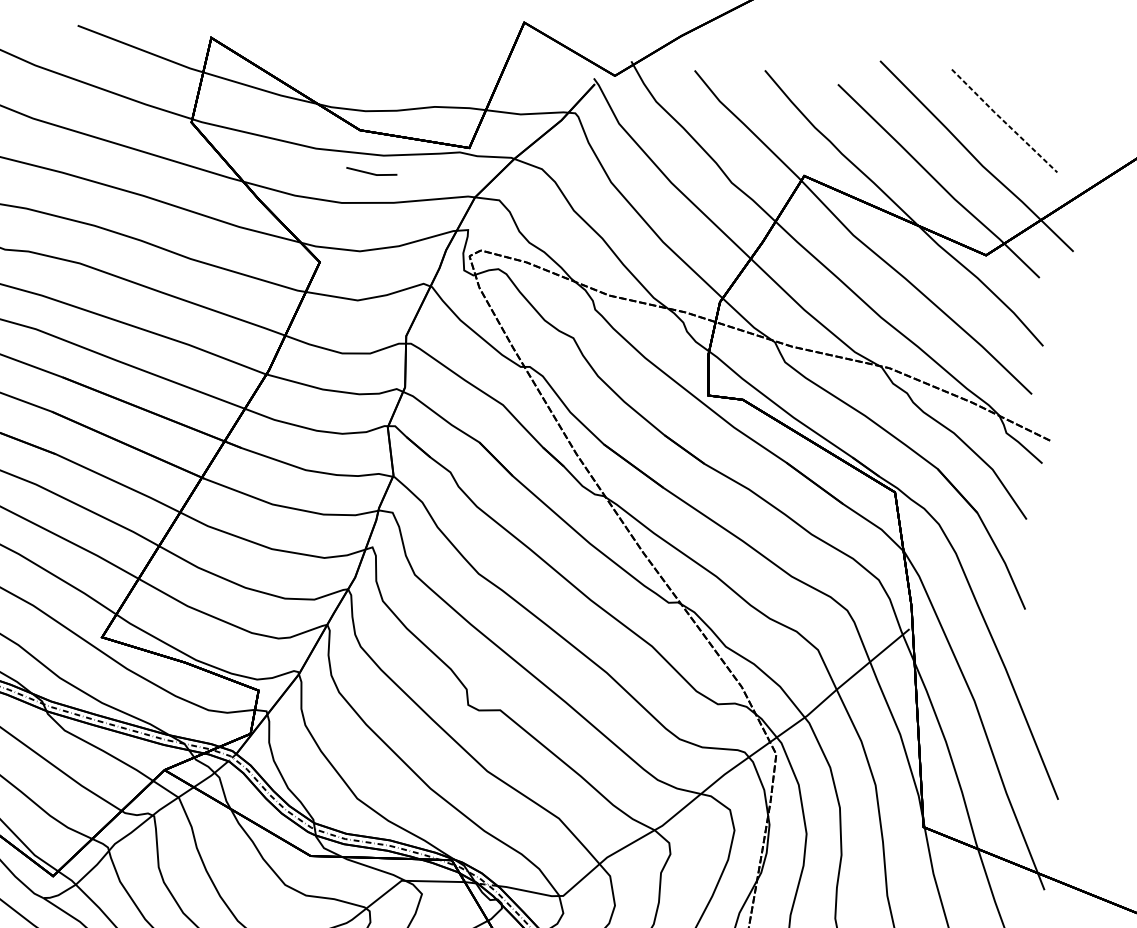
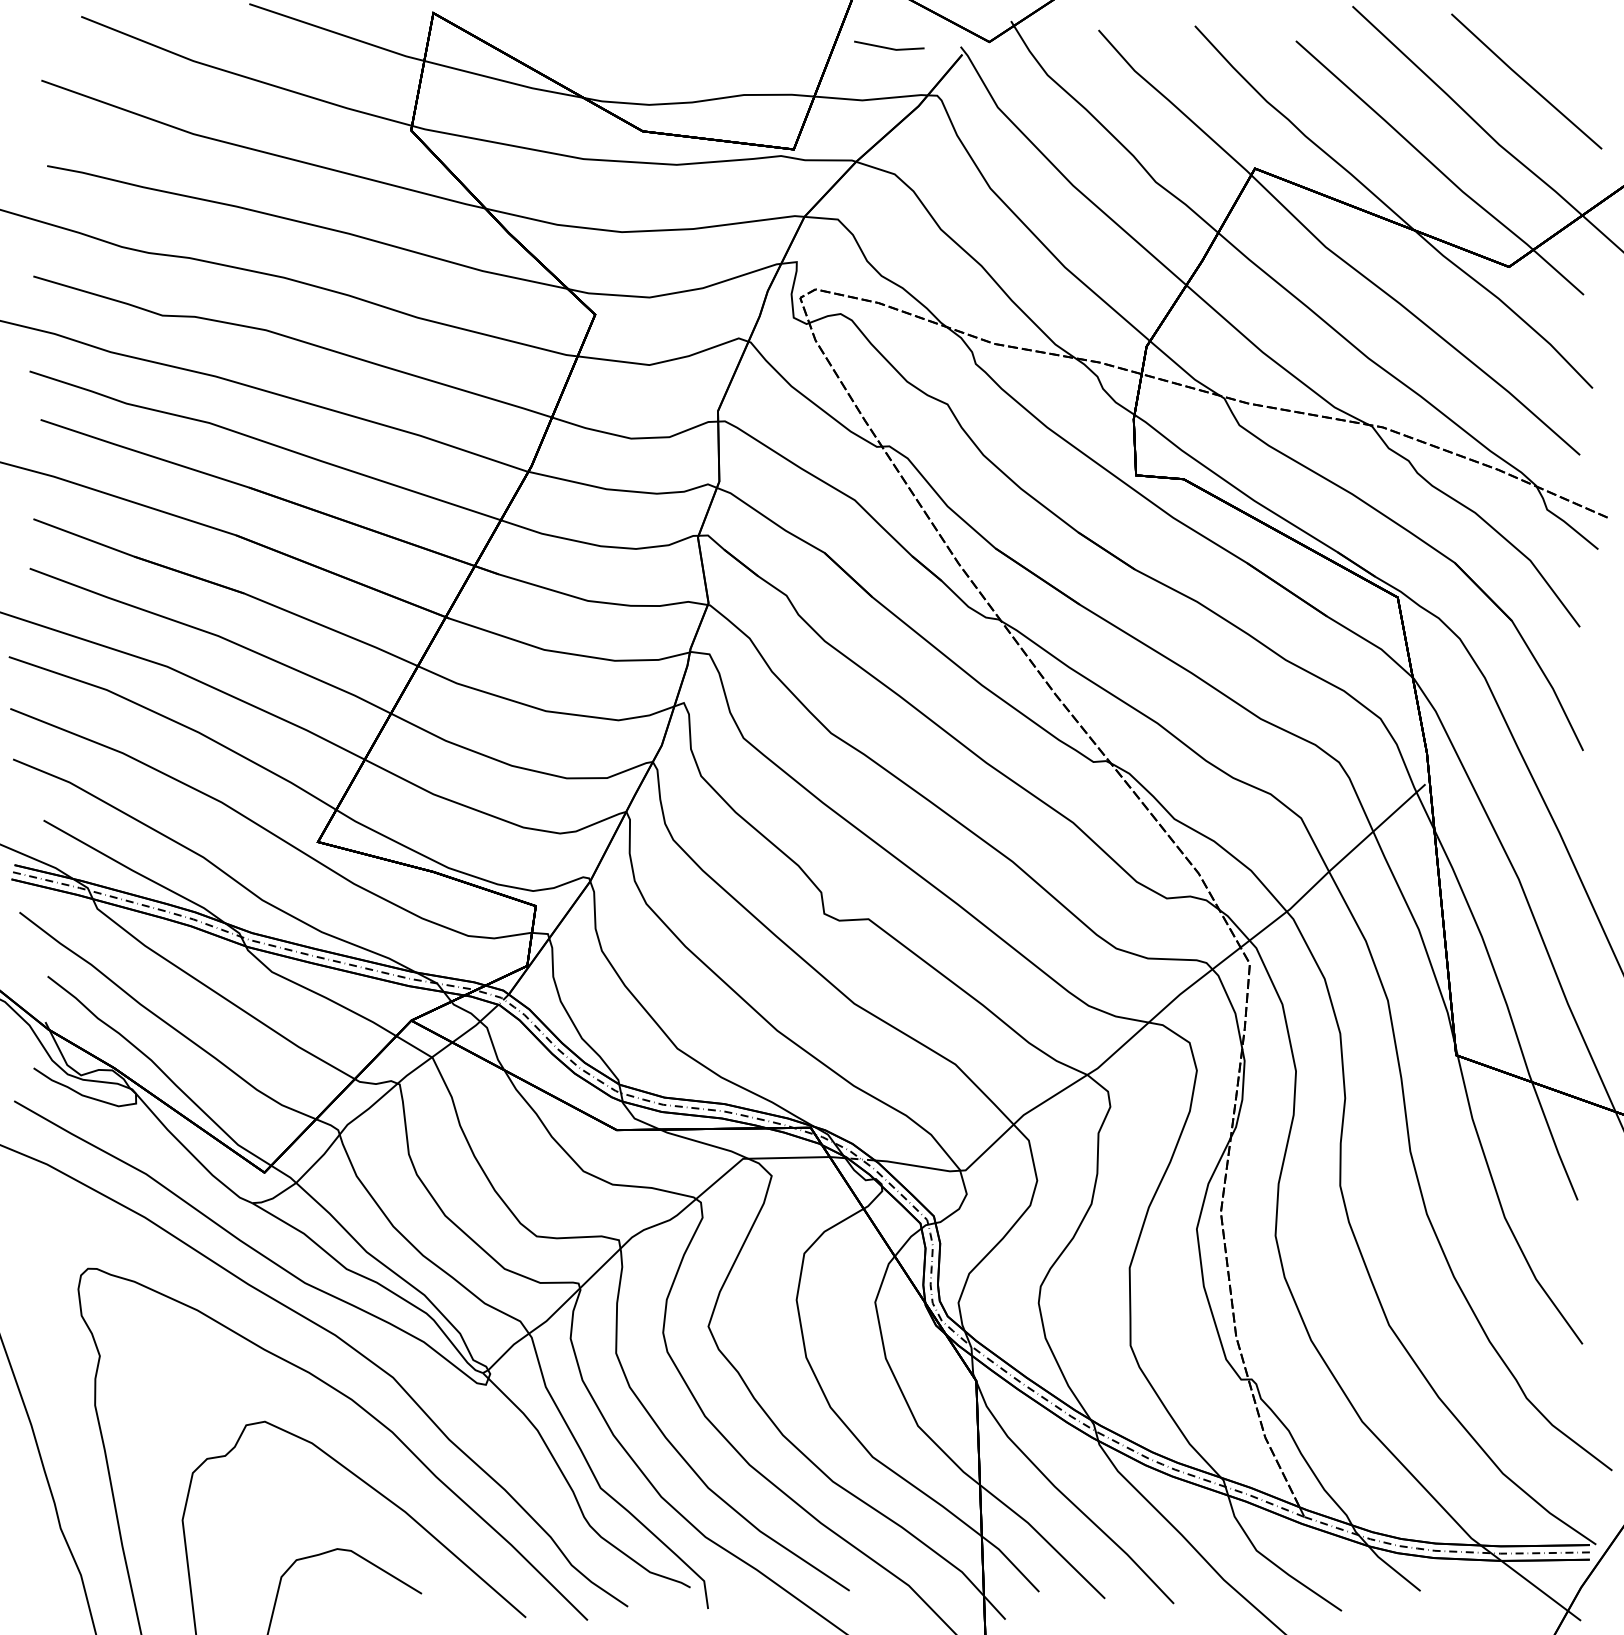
line: (1003, 120) -> (1525, 81), dashed -> solid
line: (371, 173) -> (889, 47), moved

